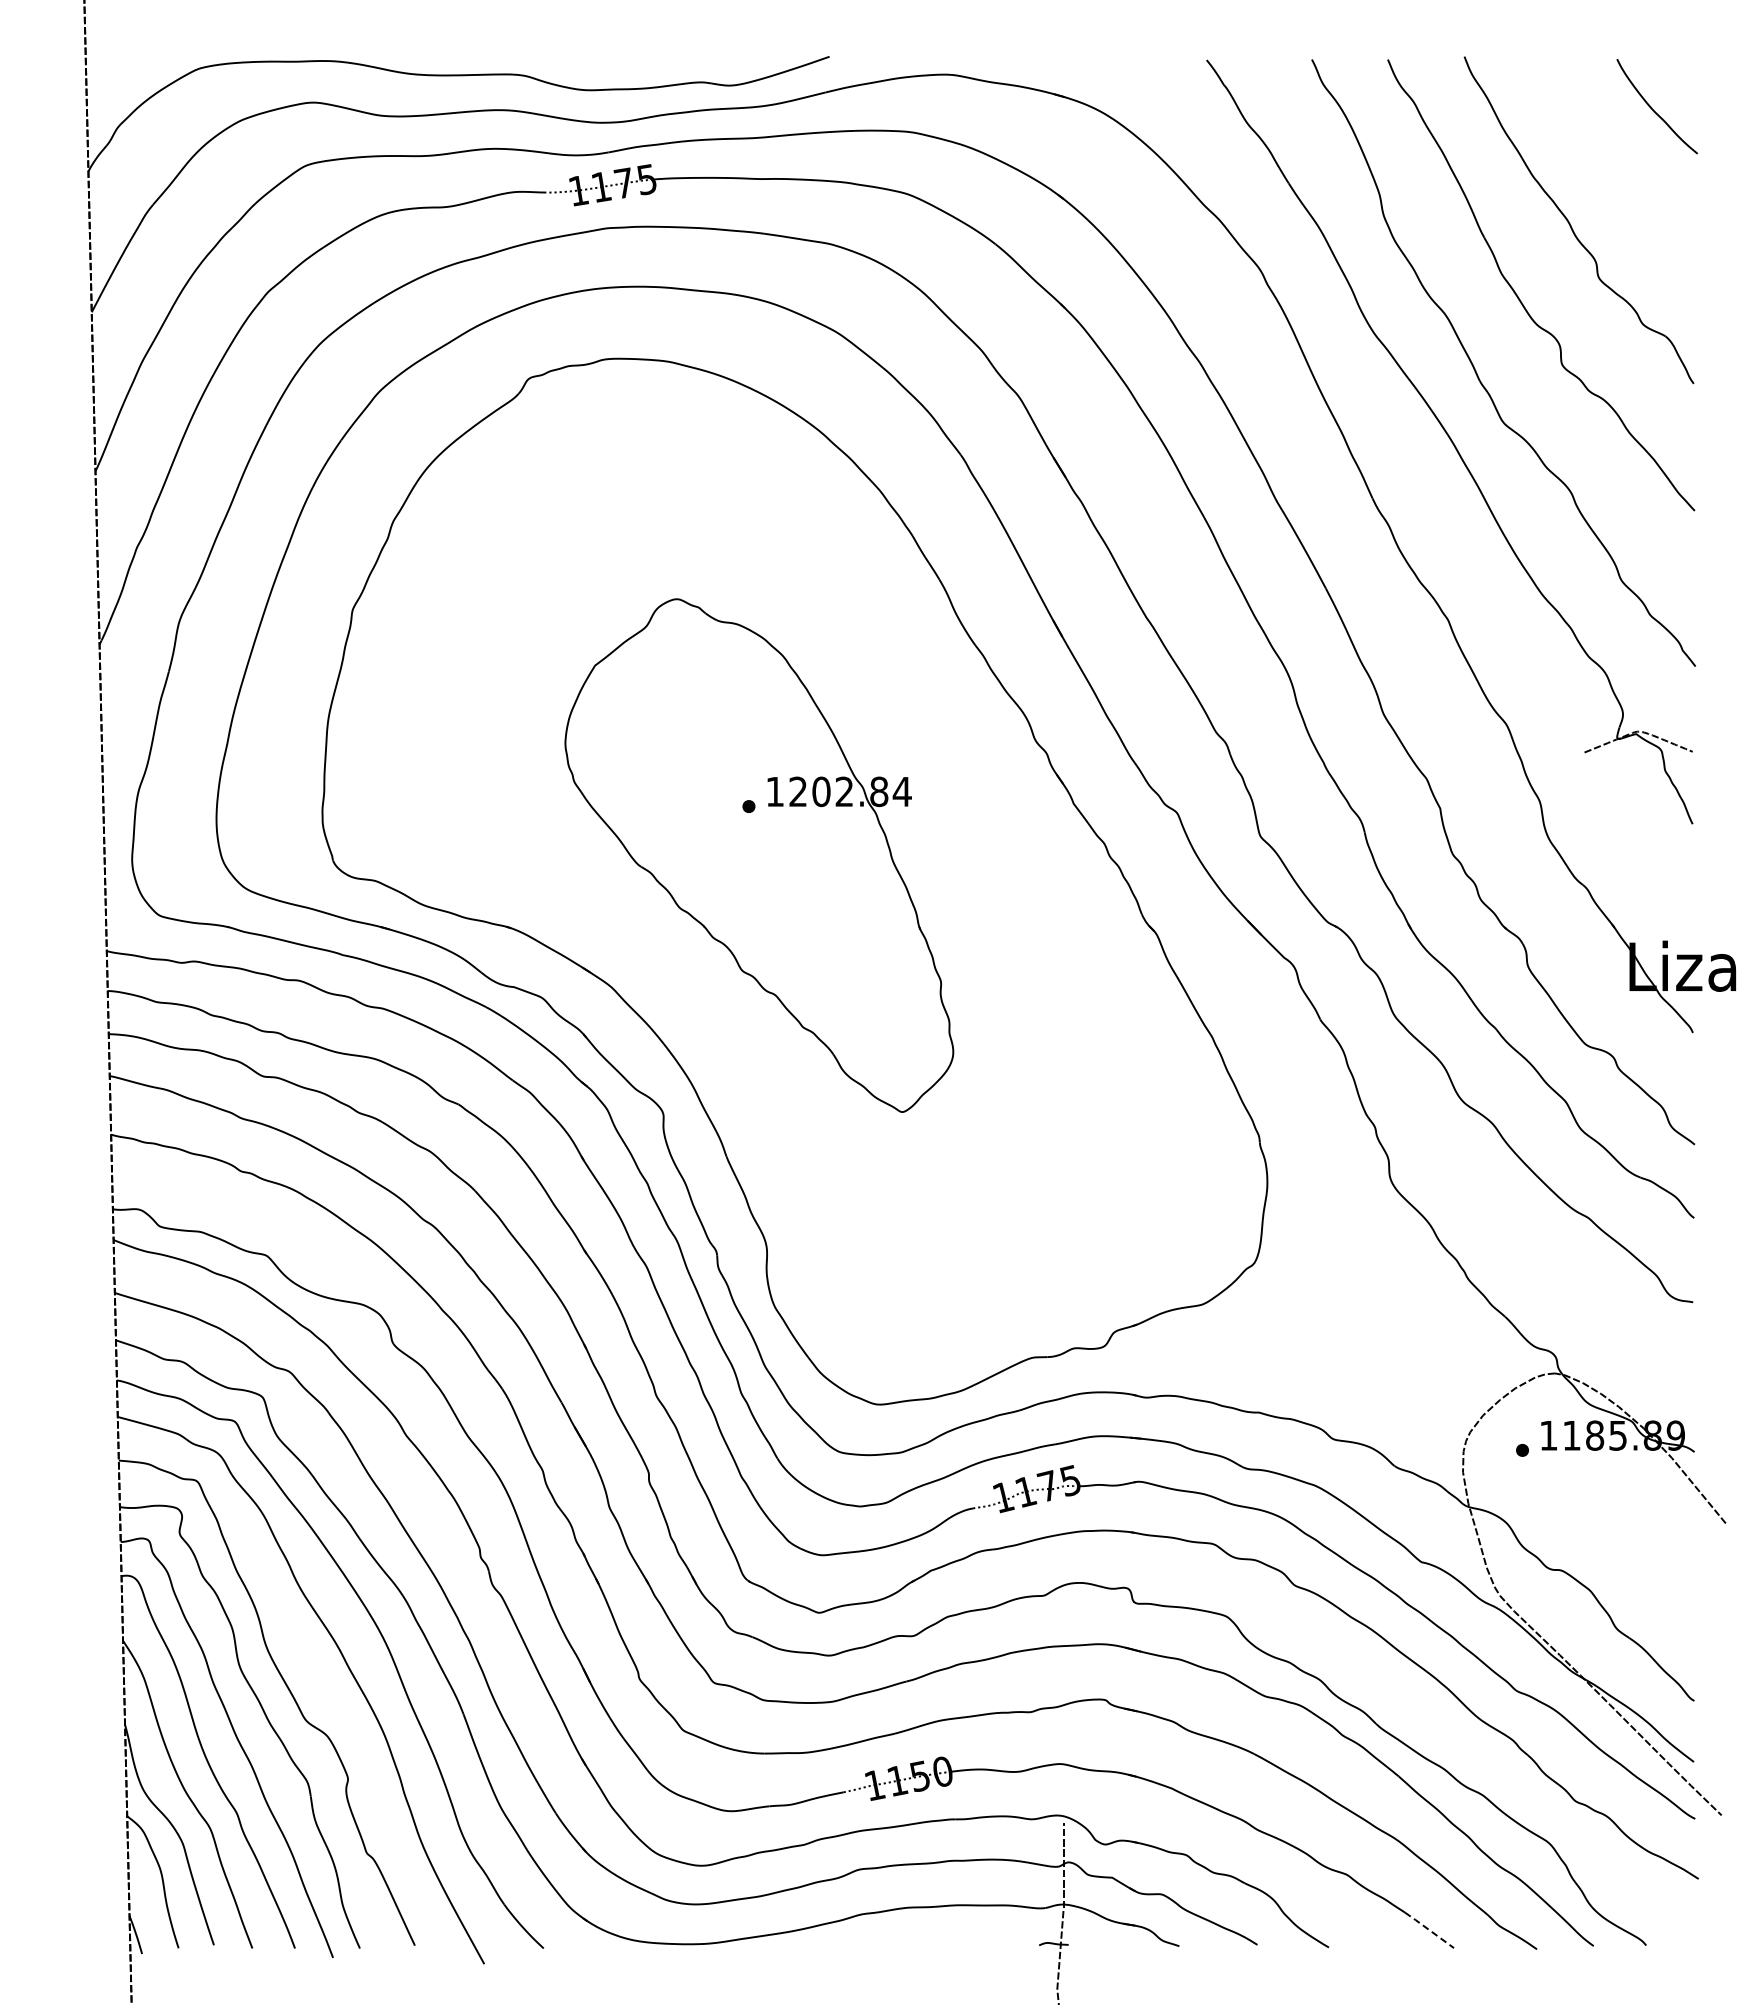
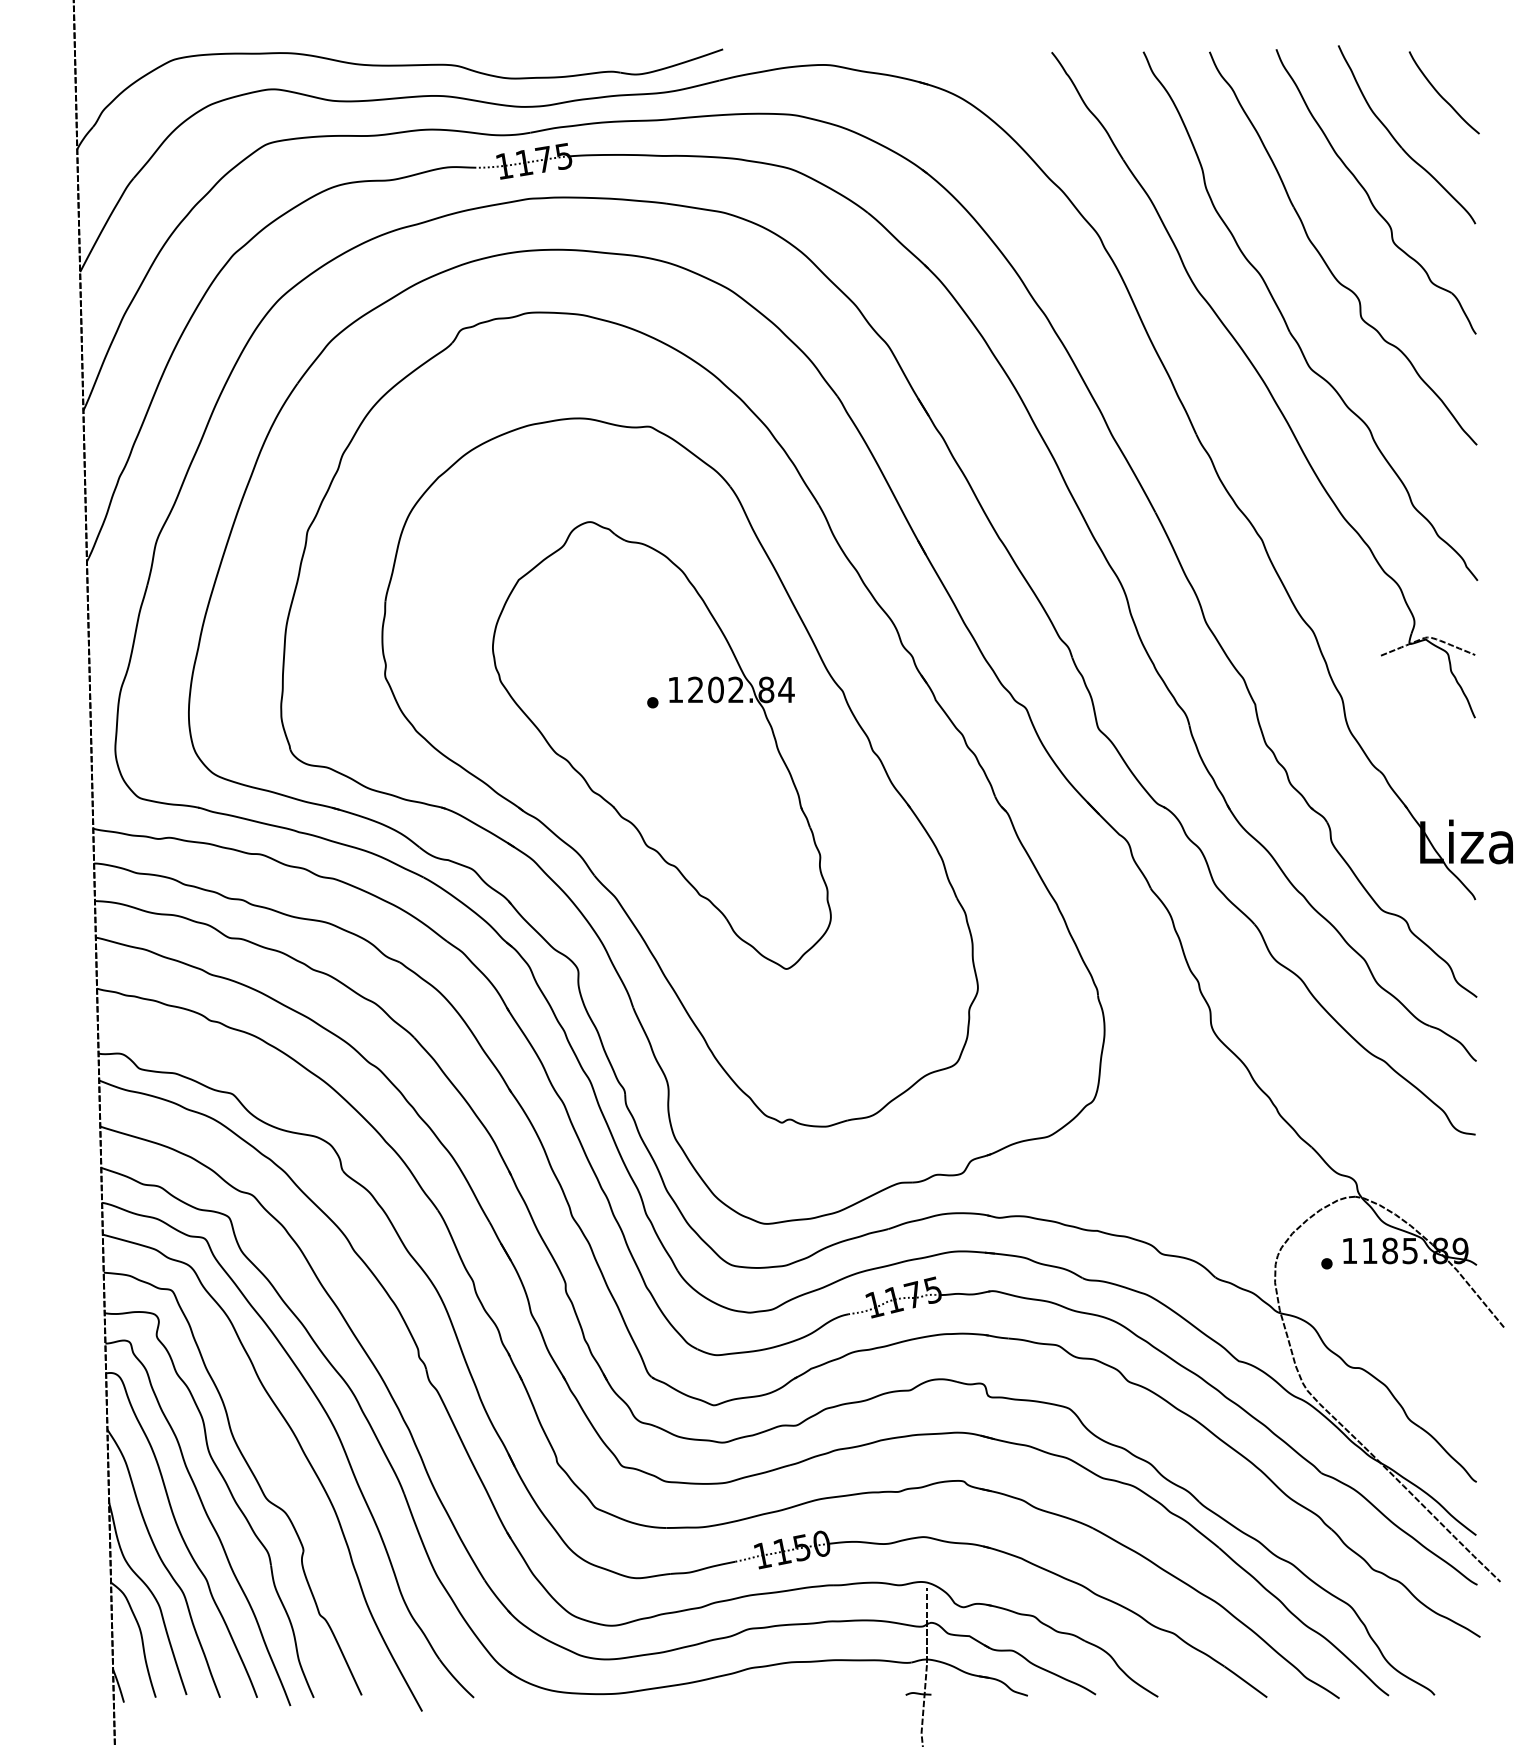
part: (1604, 163) -> (1398, 142), added
part: (779, 886) -> (679, 772), added
line: (1429, 1930) -> (1245, 1682), dashed -> solid

